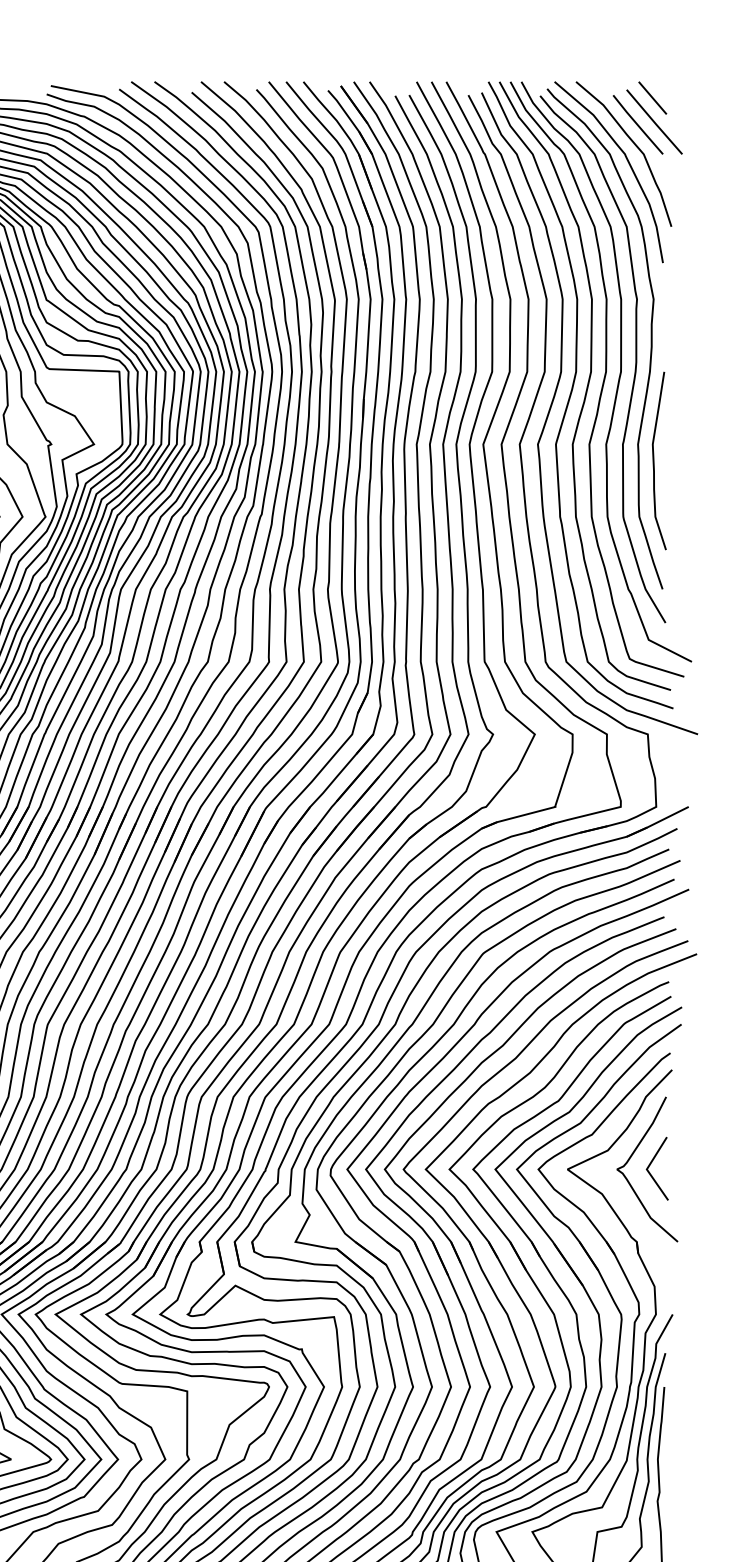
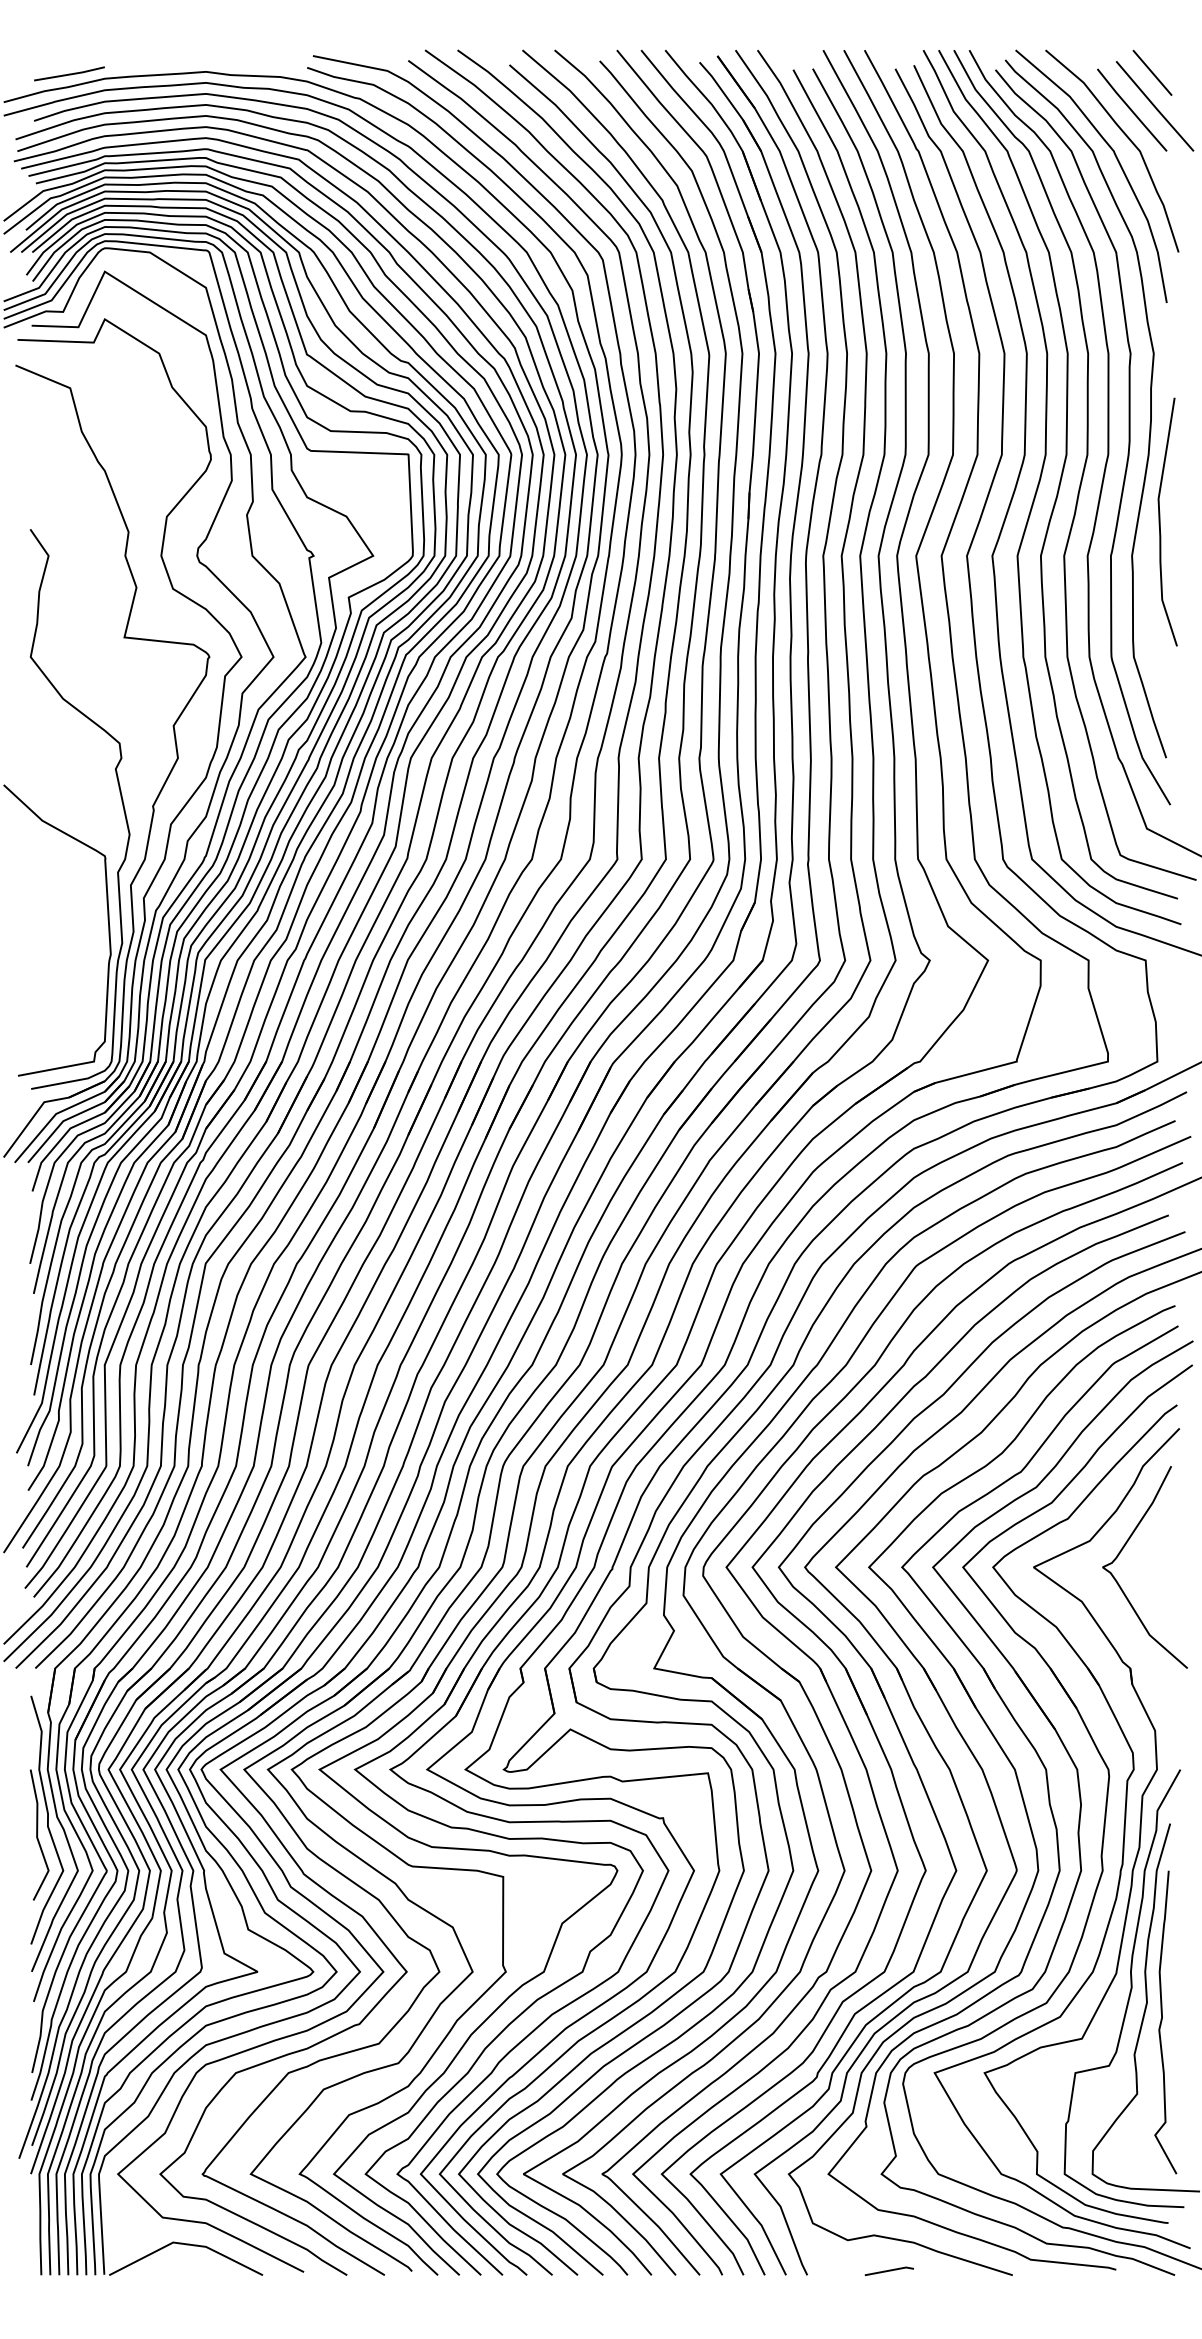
curve: (654, 460) -> (1160, 521), moved
line: (651, 1163) -> (1150, 1559), removed

